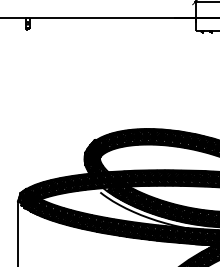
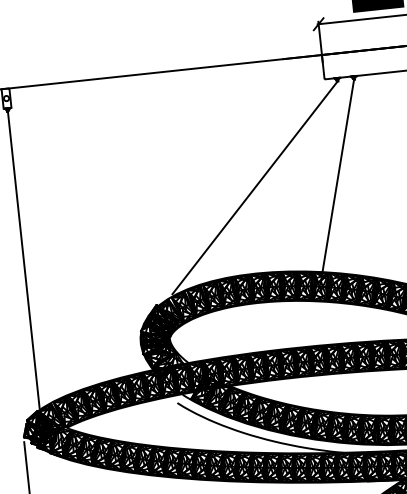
line: (152, 83) -> (253, 186), added
line: (196, 85) -> (337, 181), added
line: (27, 109) -> (23, 261), added

